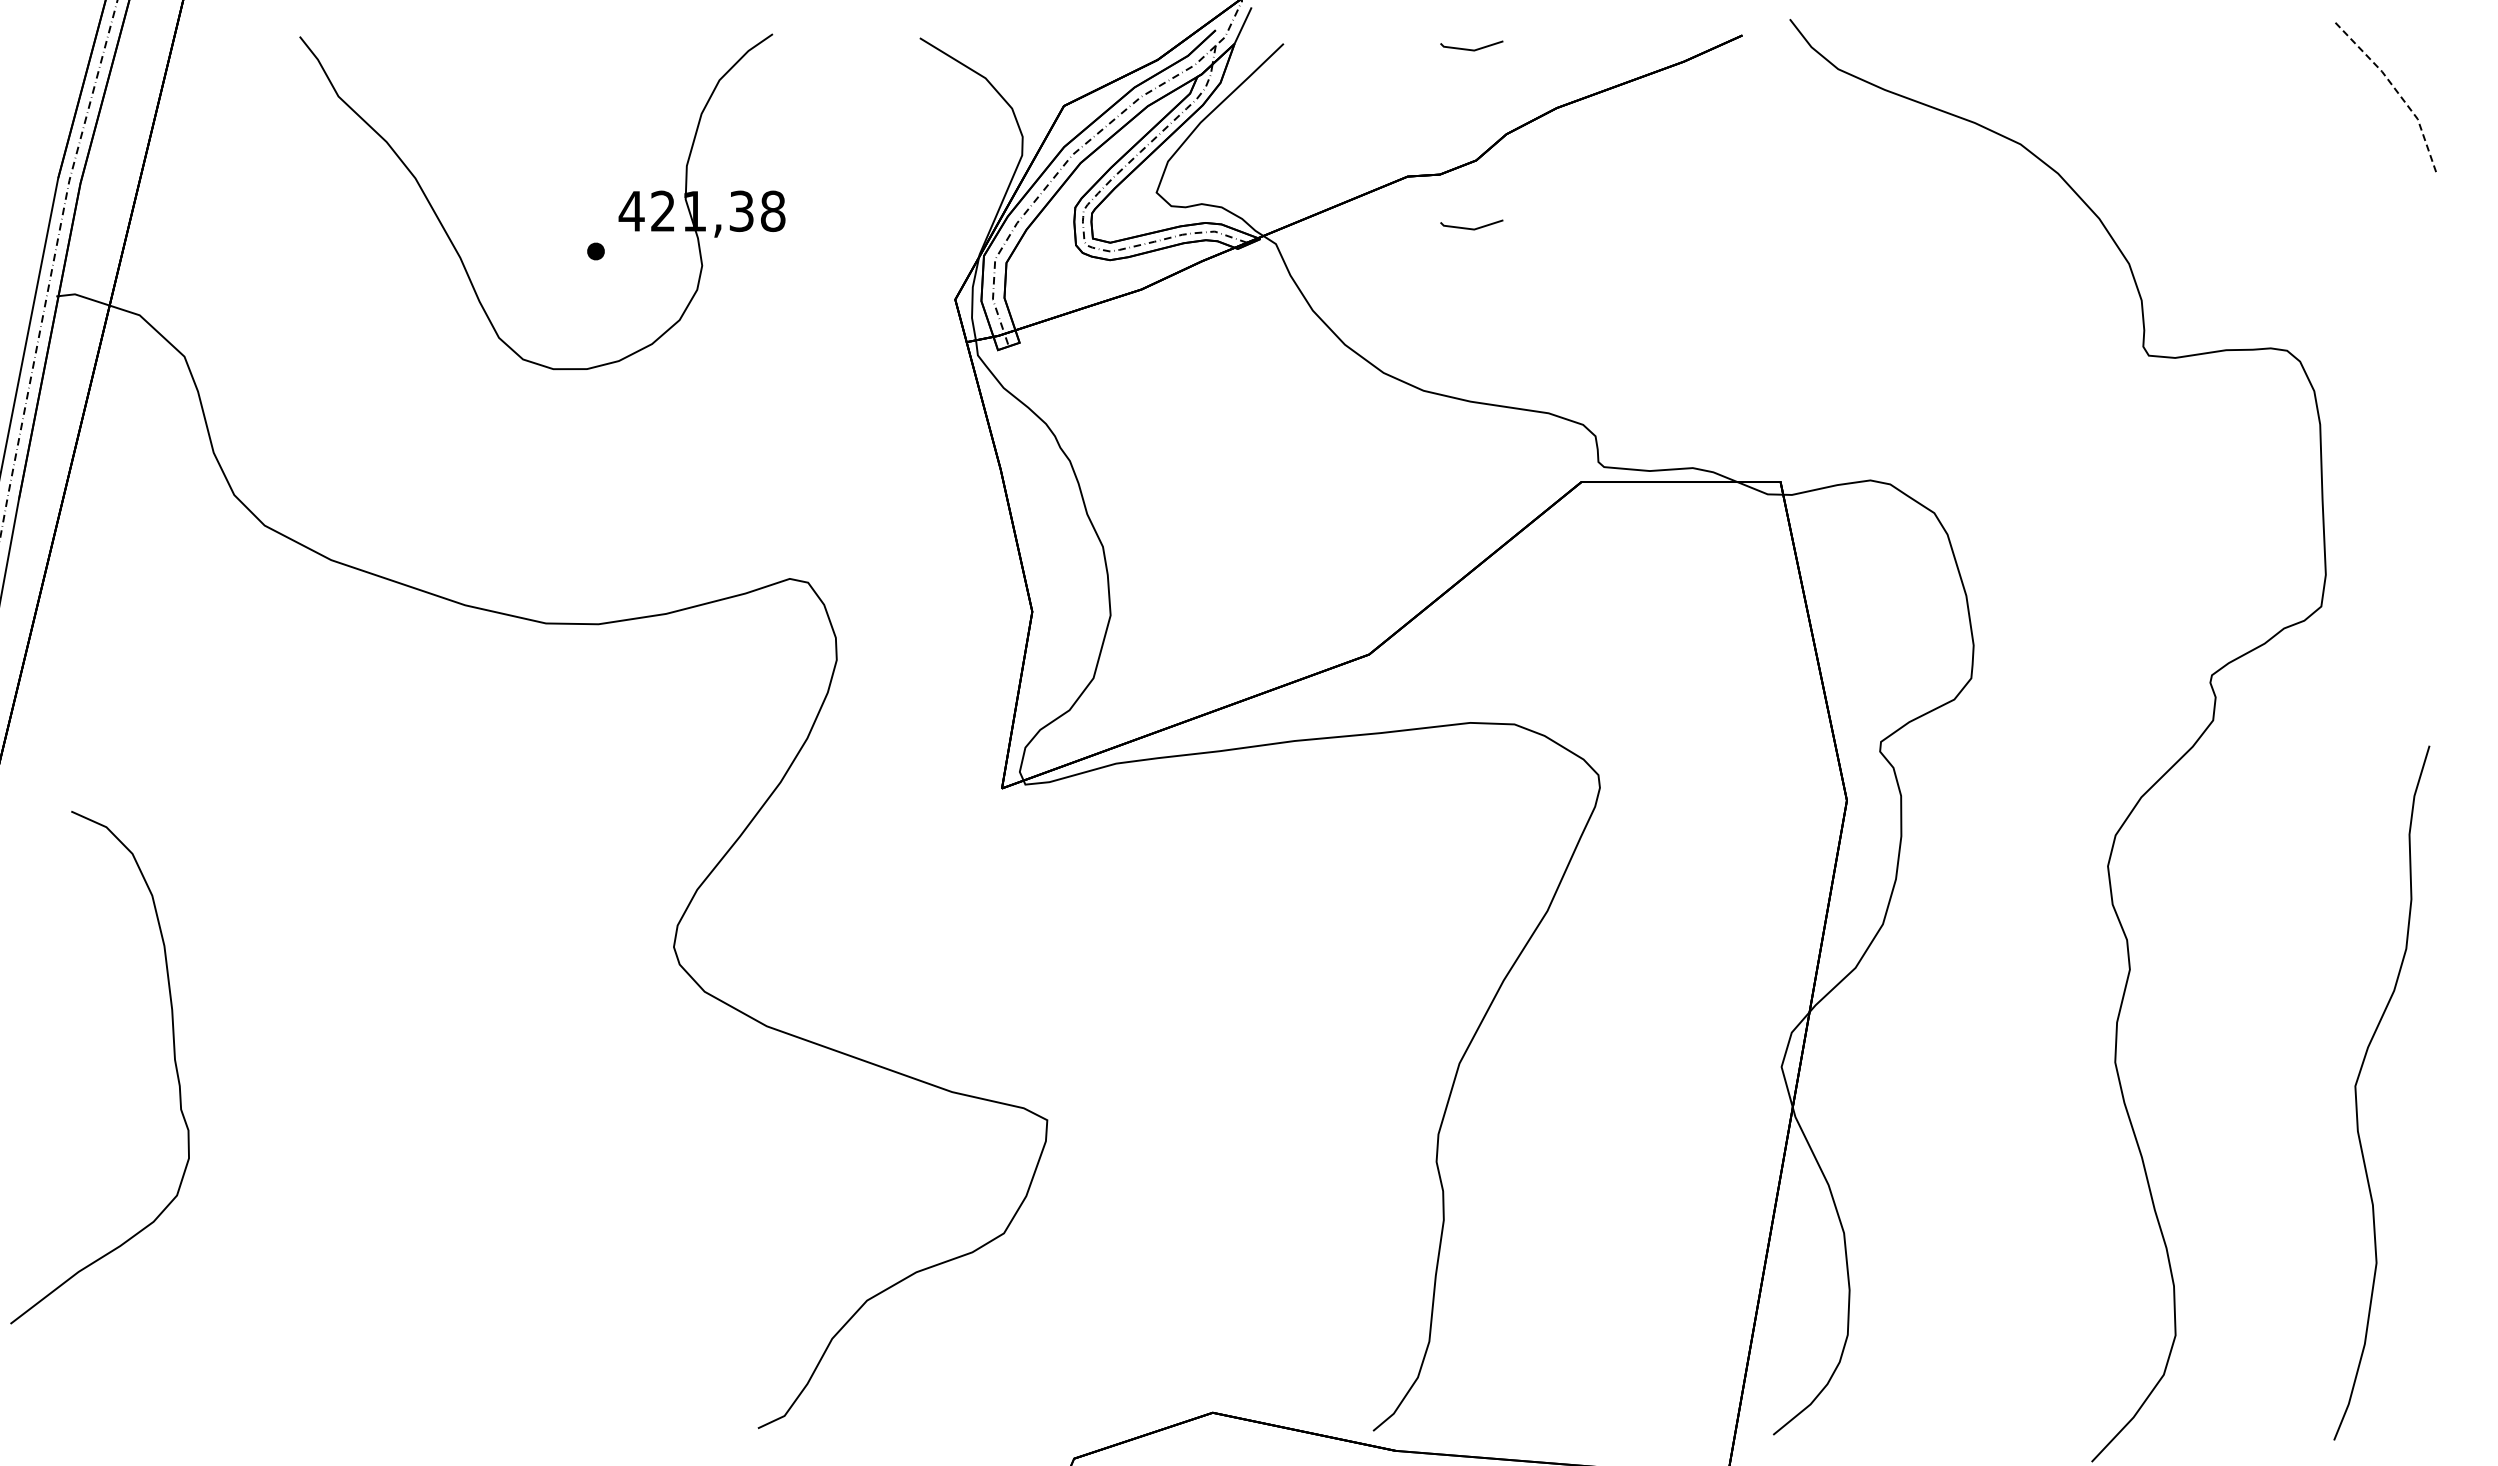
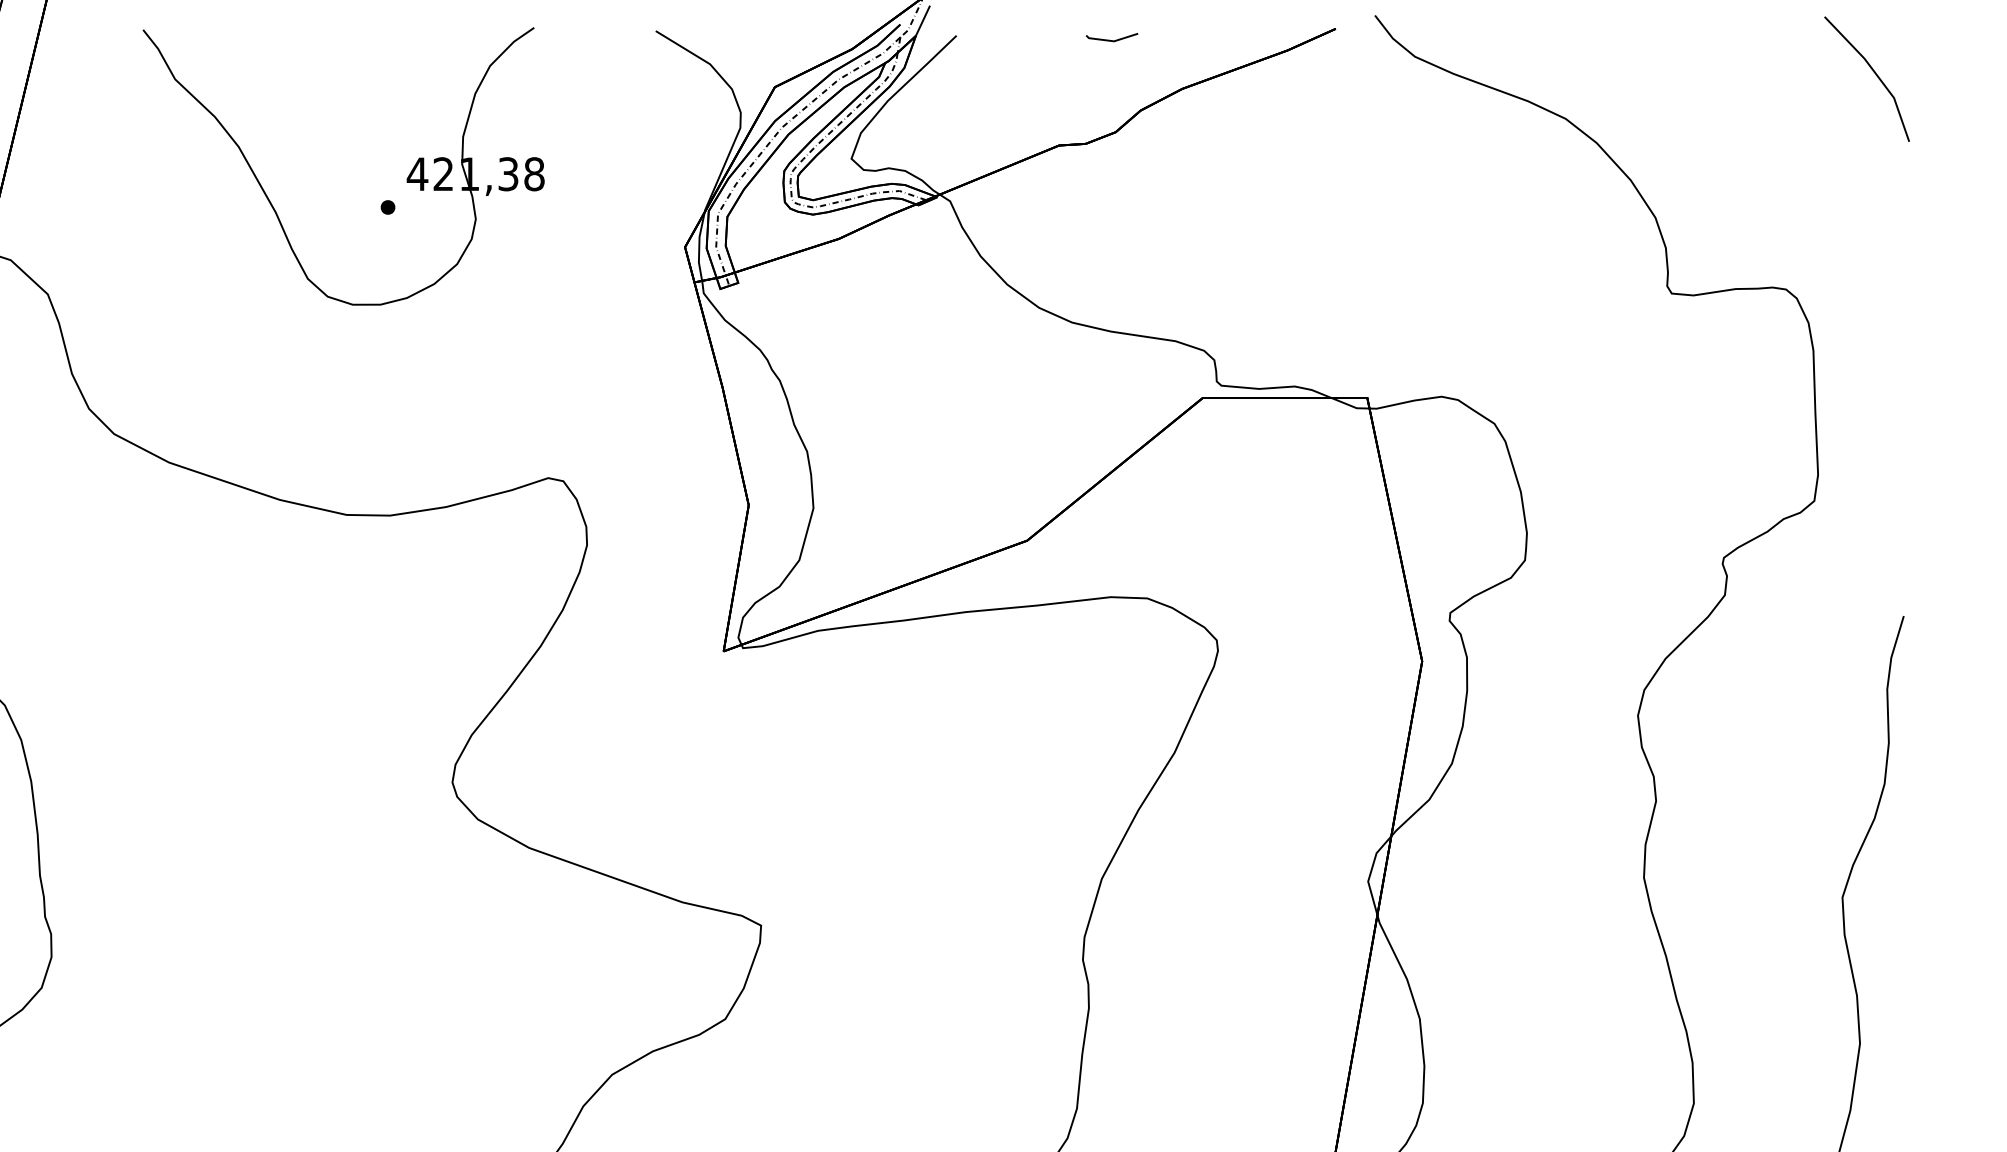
line: (2395, 89) -> (1875, 73), dashed -> solid
line: (1471, 228) -> (1111, 188), removed

